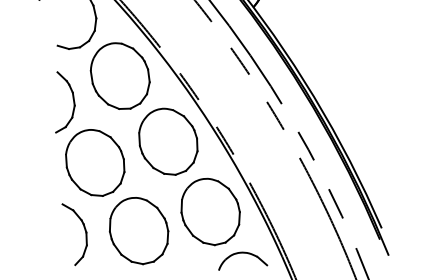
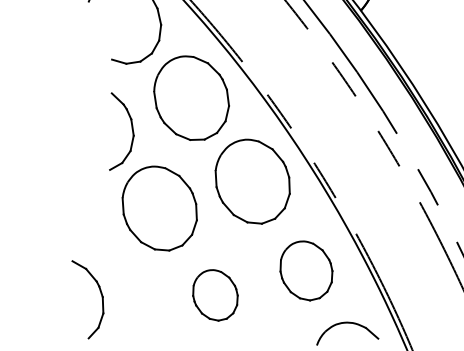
part: (210, 211) -> (306, 270), size x0.7
part: (84, 230) -> (100, 294), moved
part: (138, 231) -> (214, 295), size x0.6

